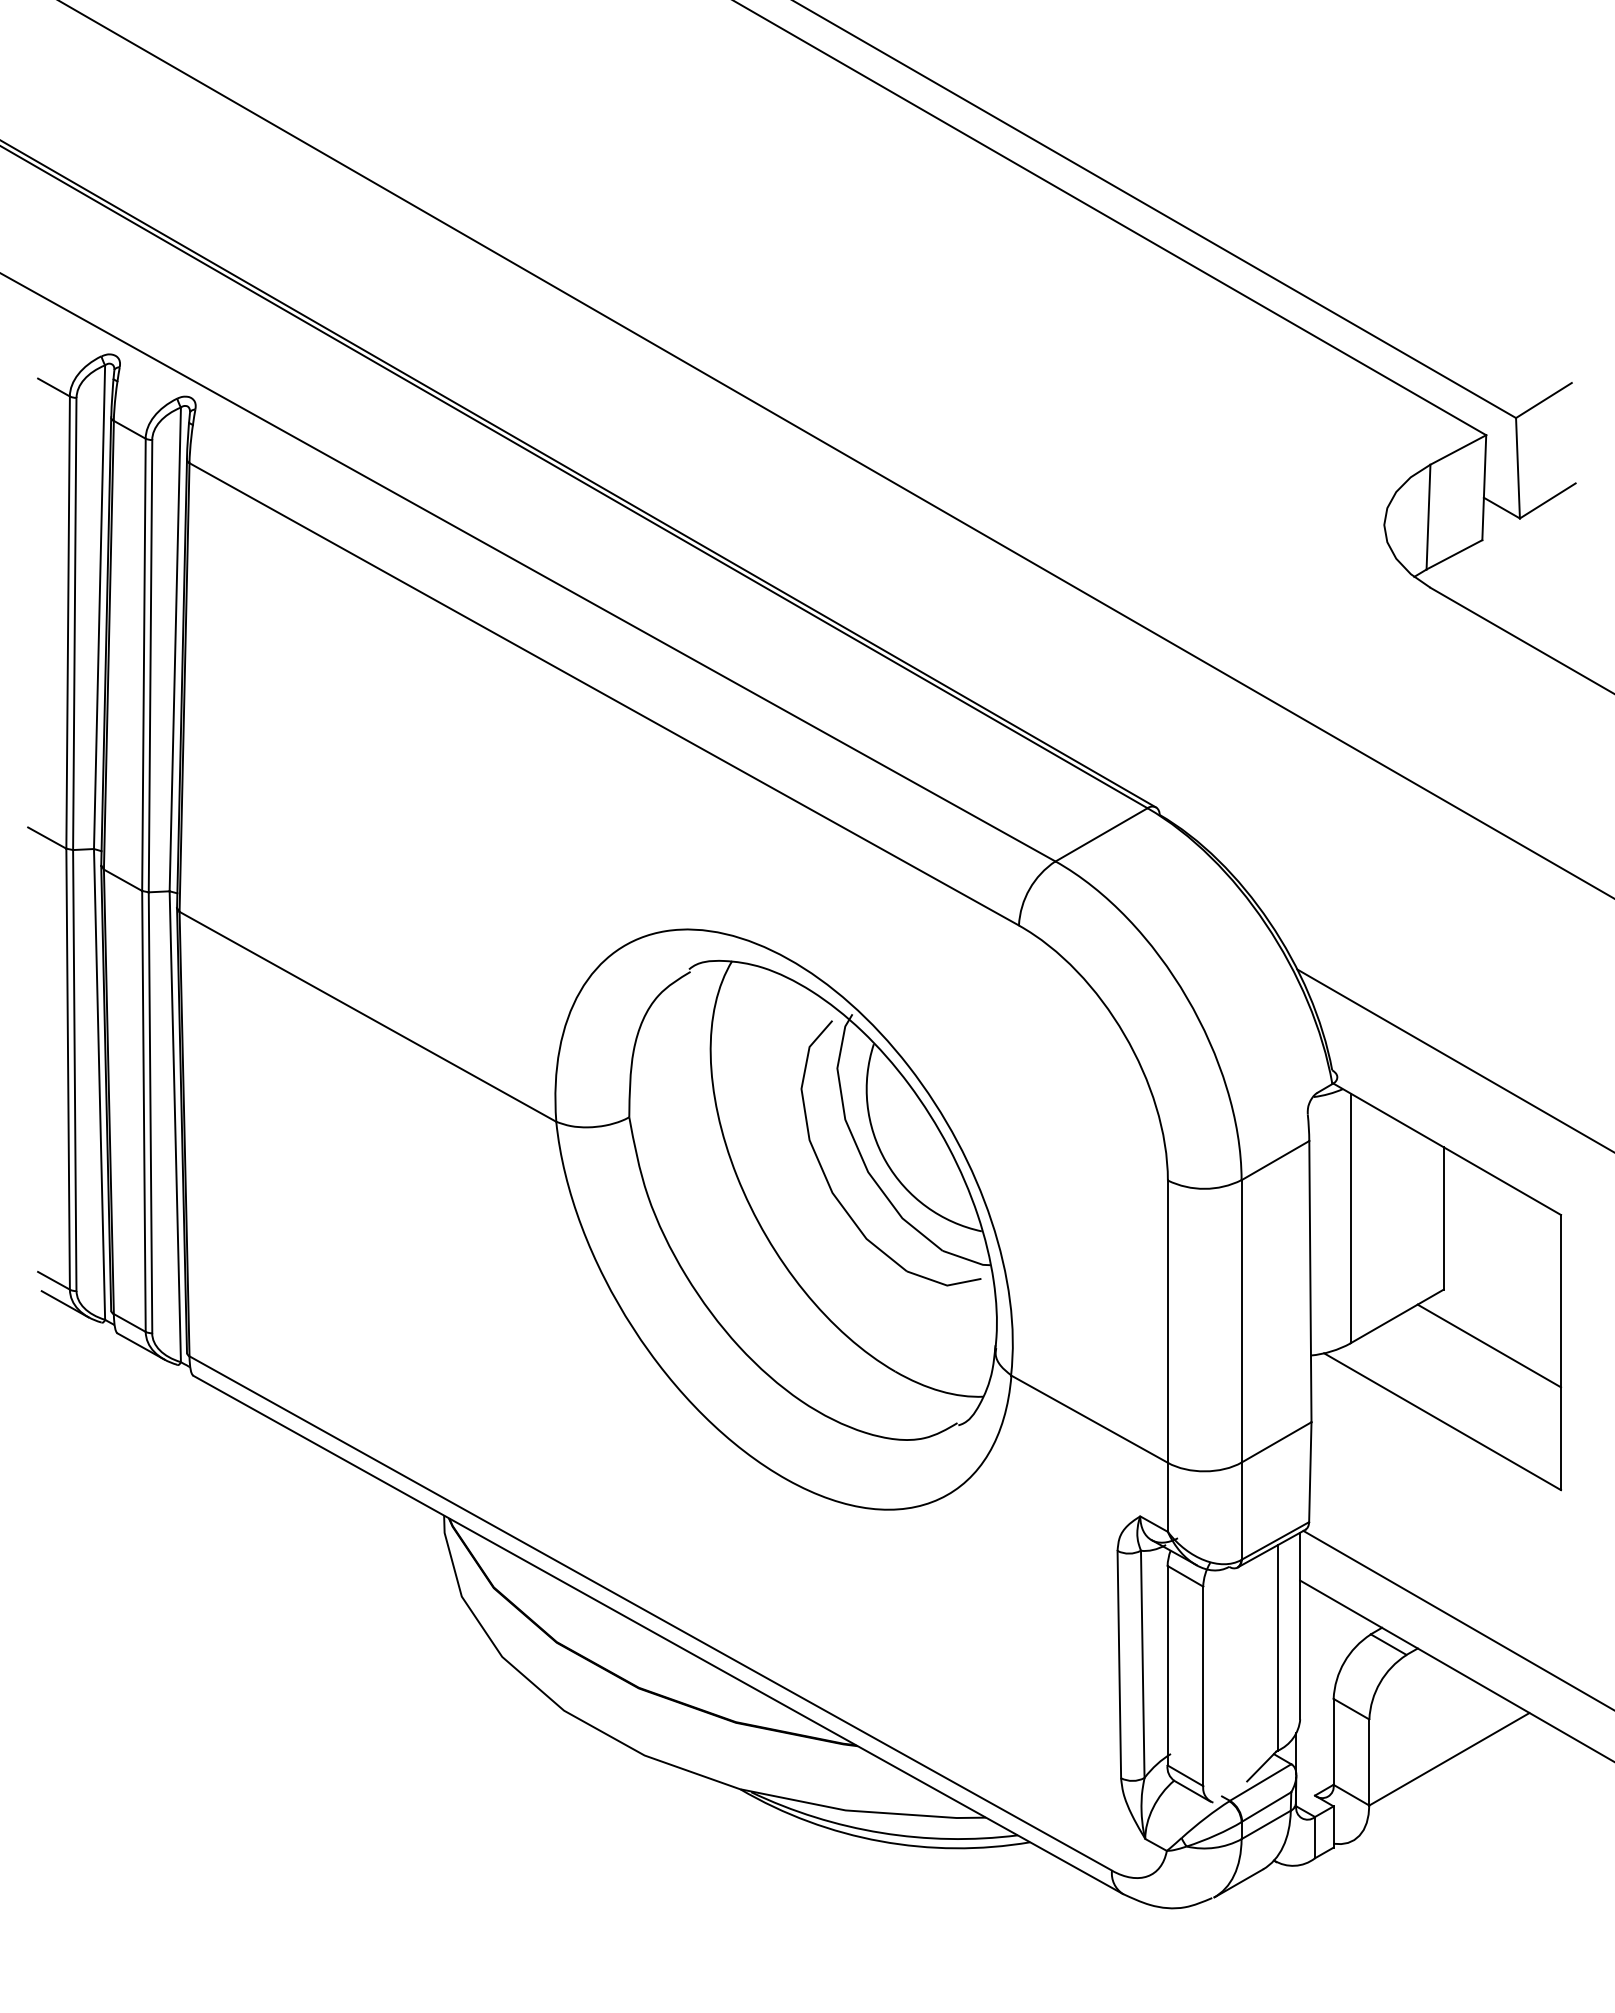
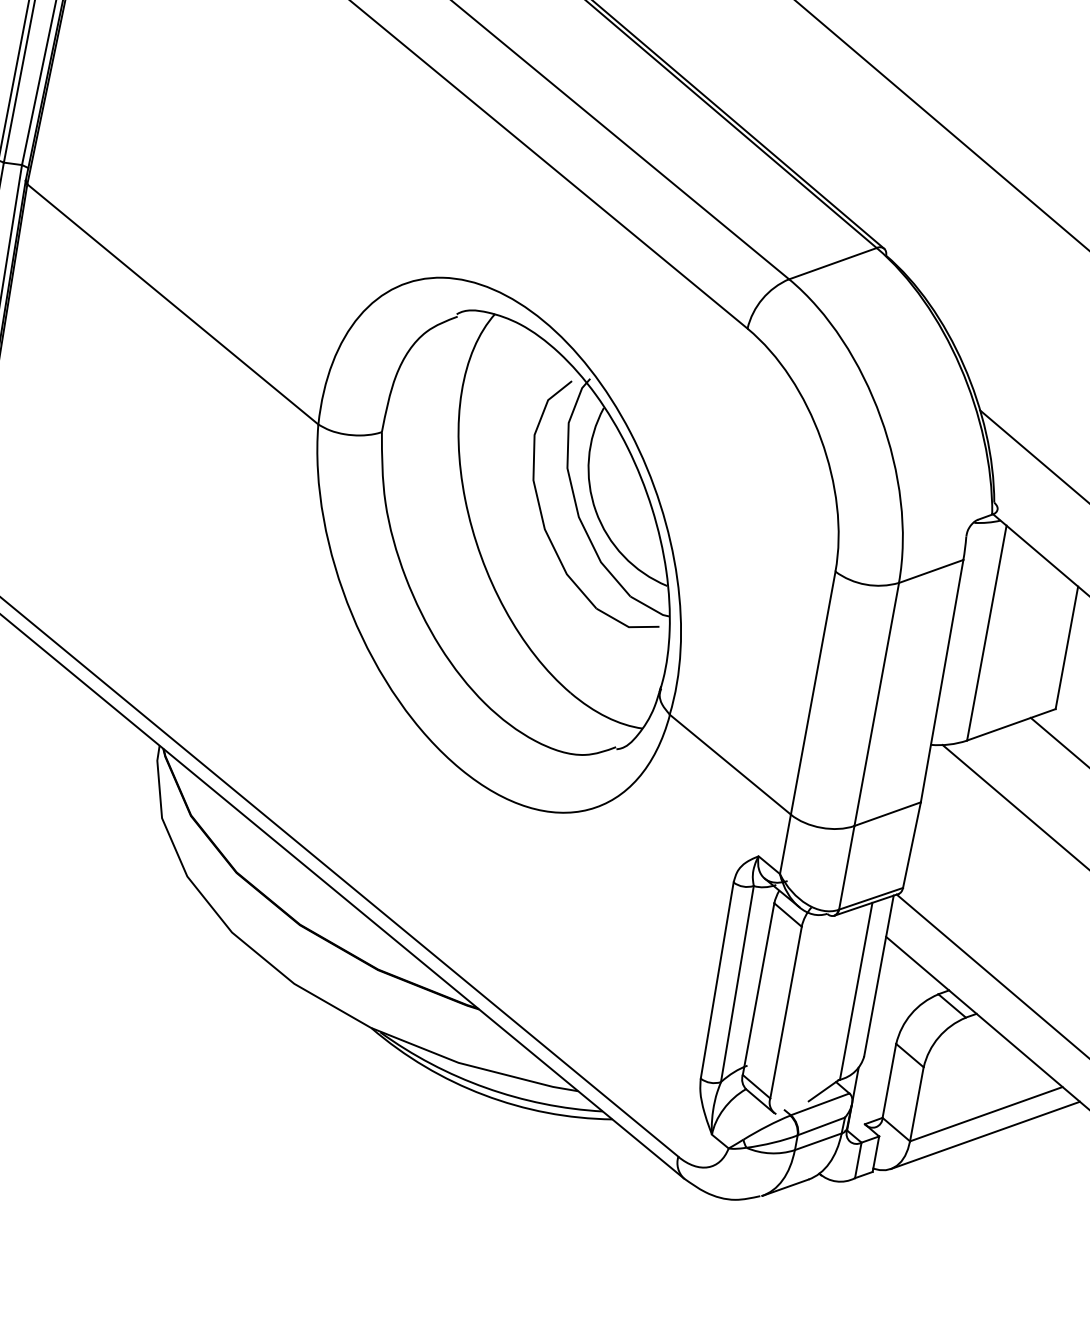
line: (1452, 1783) -> (985, 1135), added

